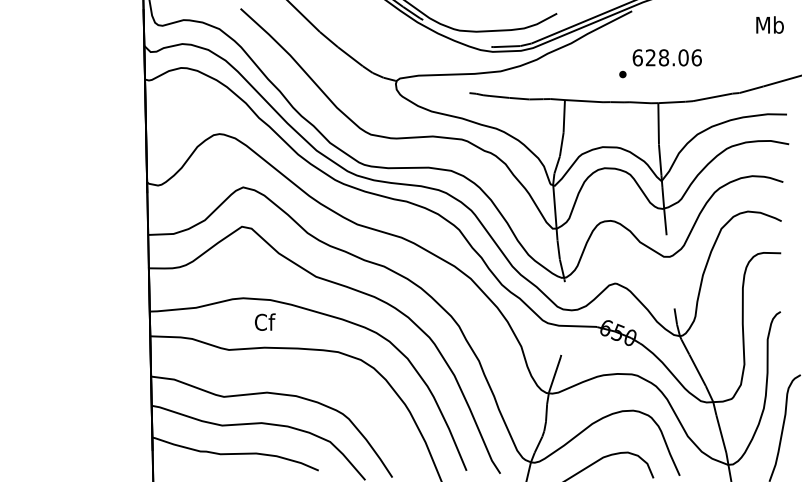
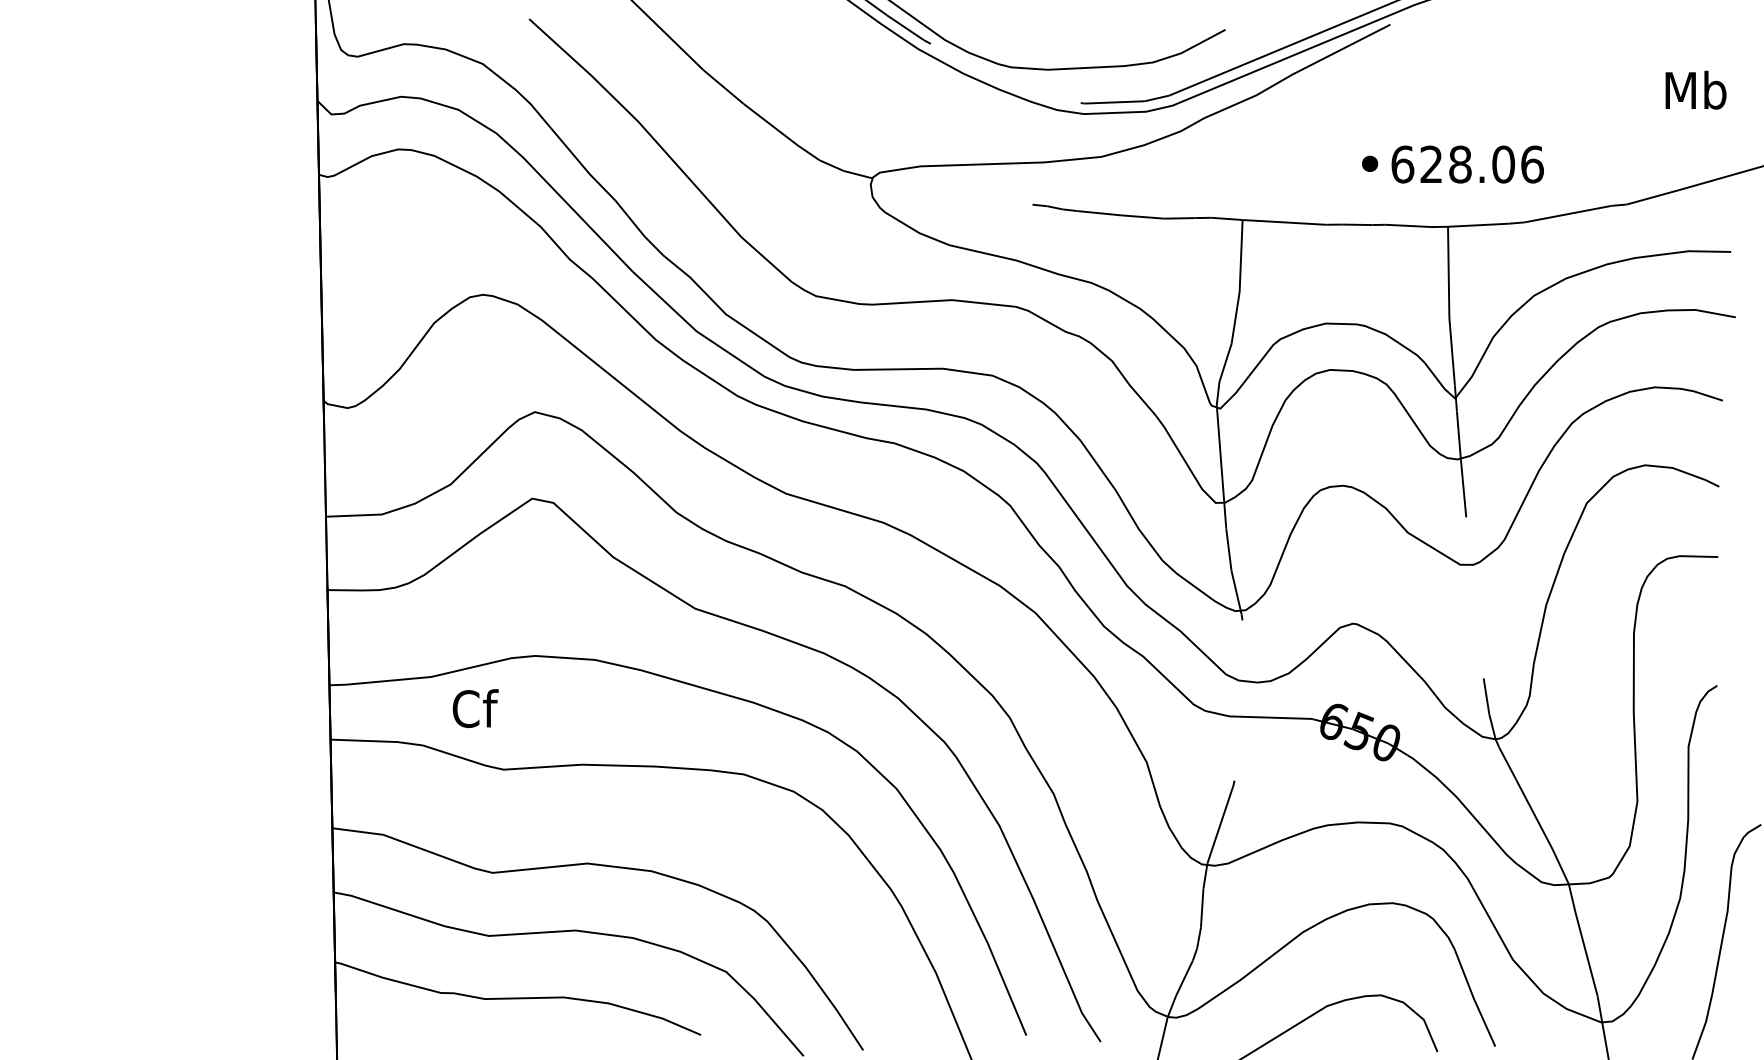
text: (769, 24) -> (1694, 89), moved
text: (666, 57) -> (1465, 163), moved
text: (265, 321) -> (476, 707), moved

